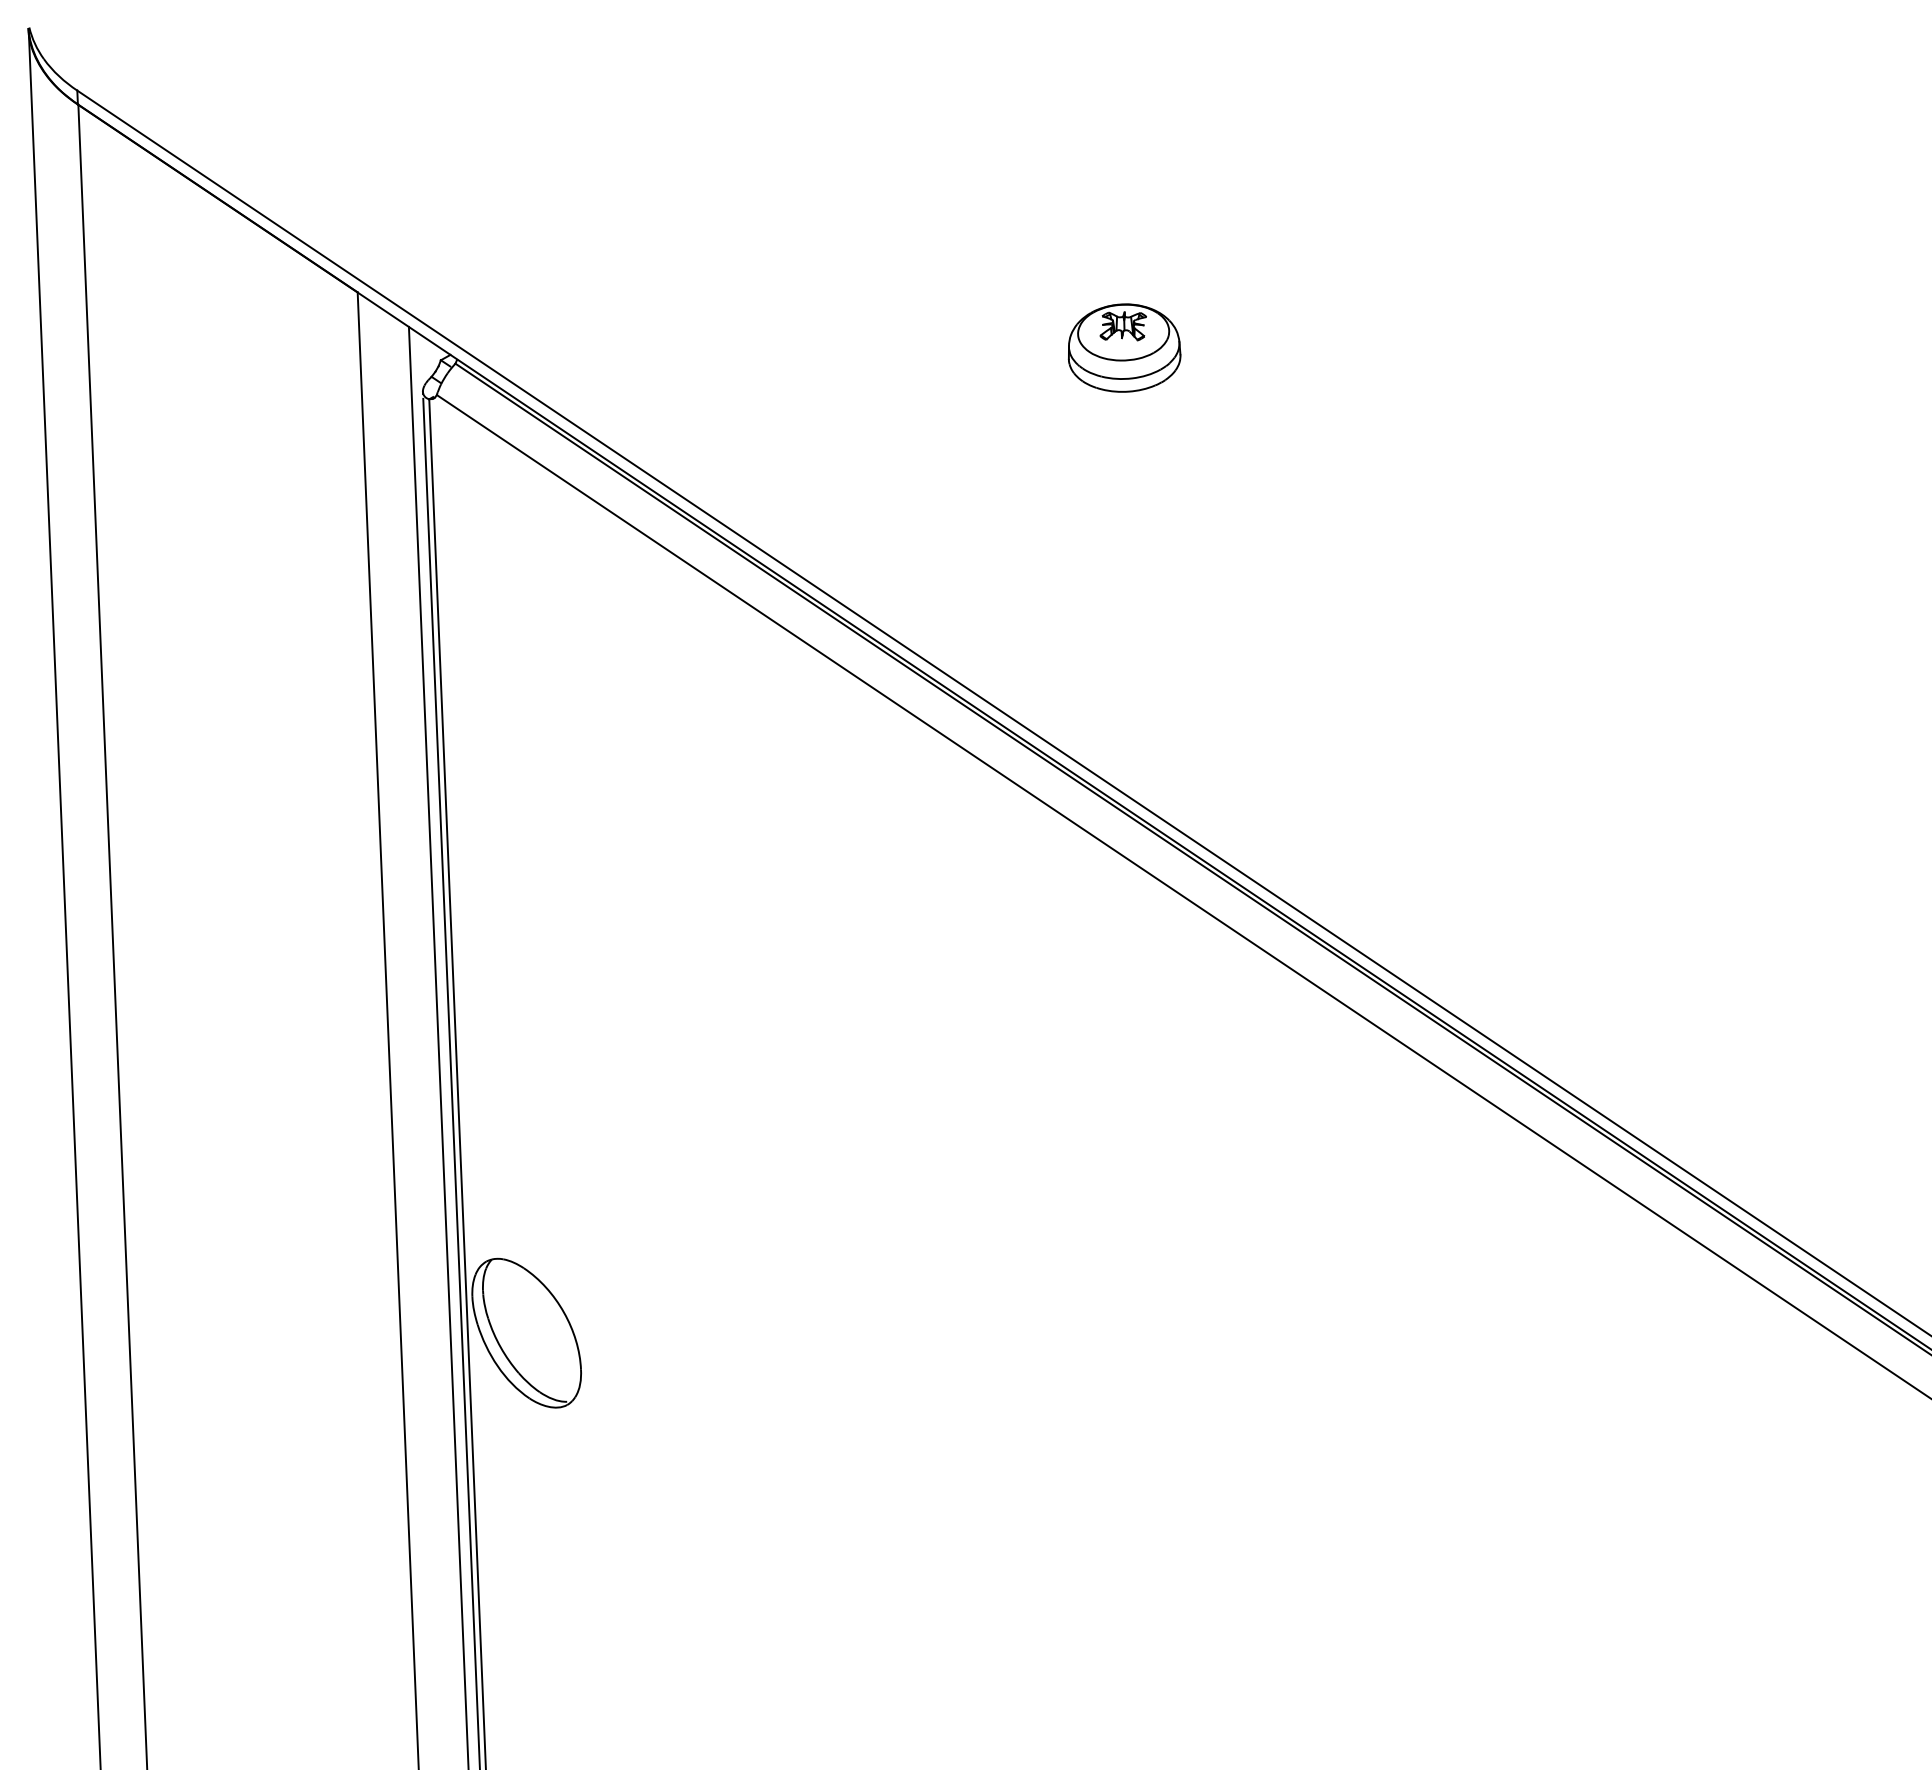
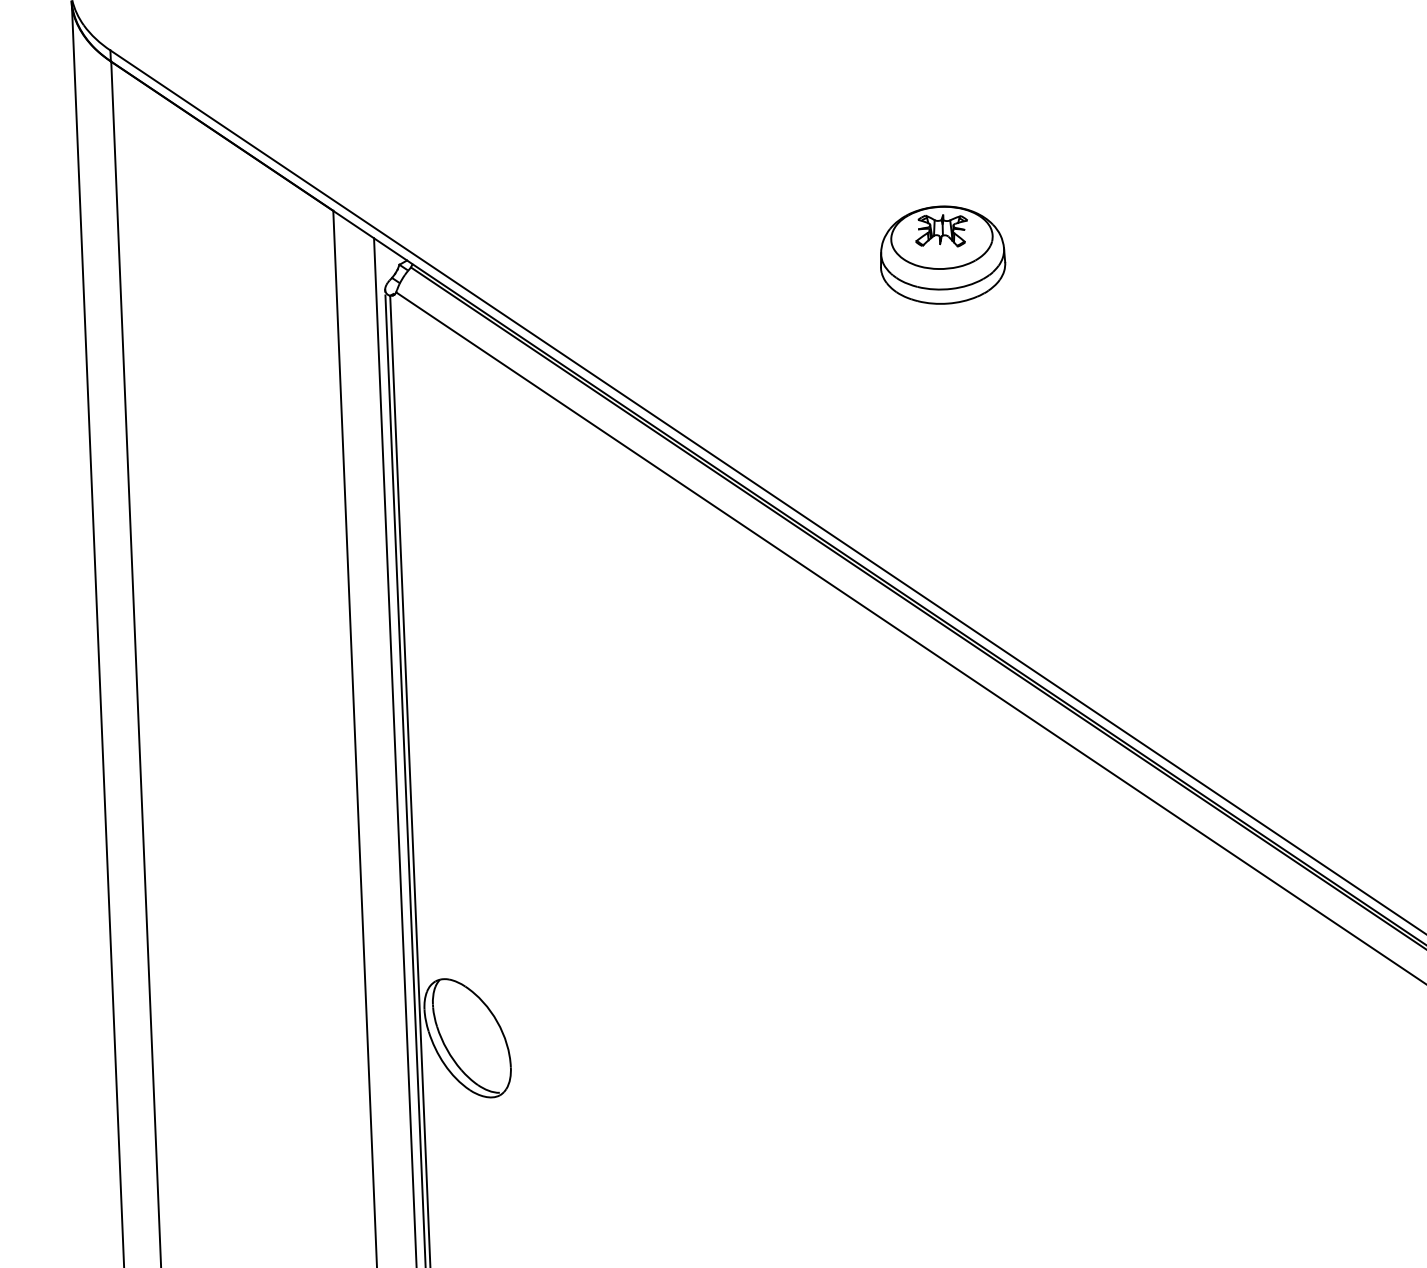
part: (1124, 347) -> (942, 254), size x1.4

